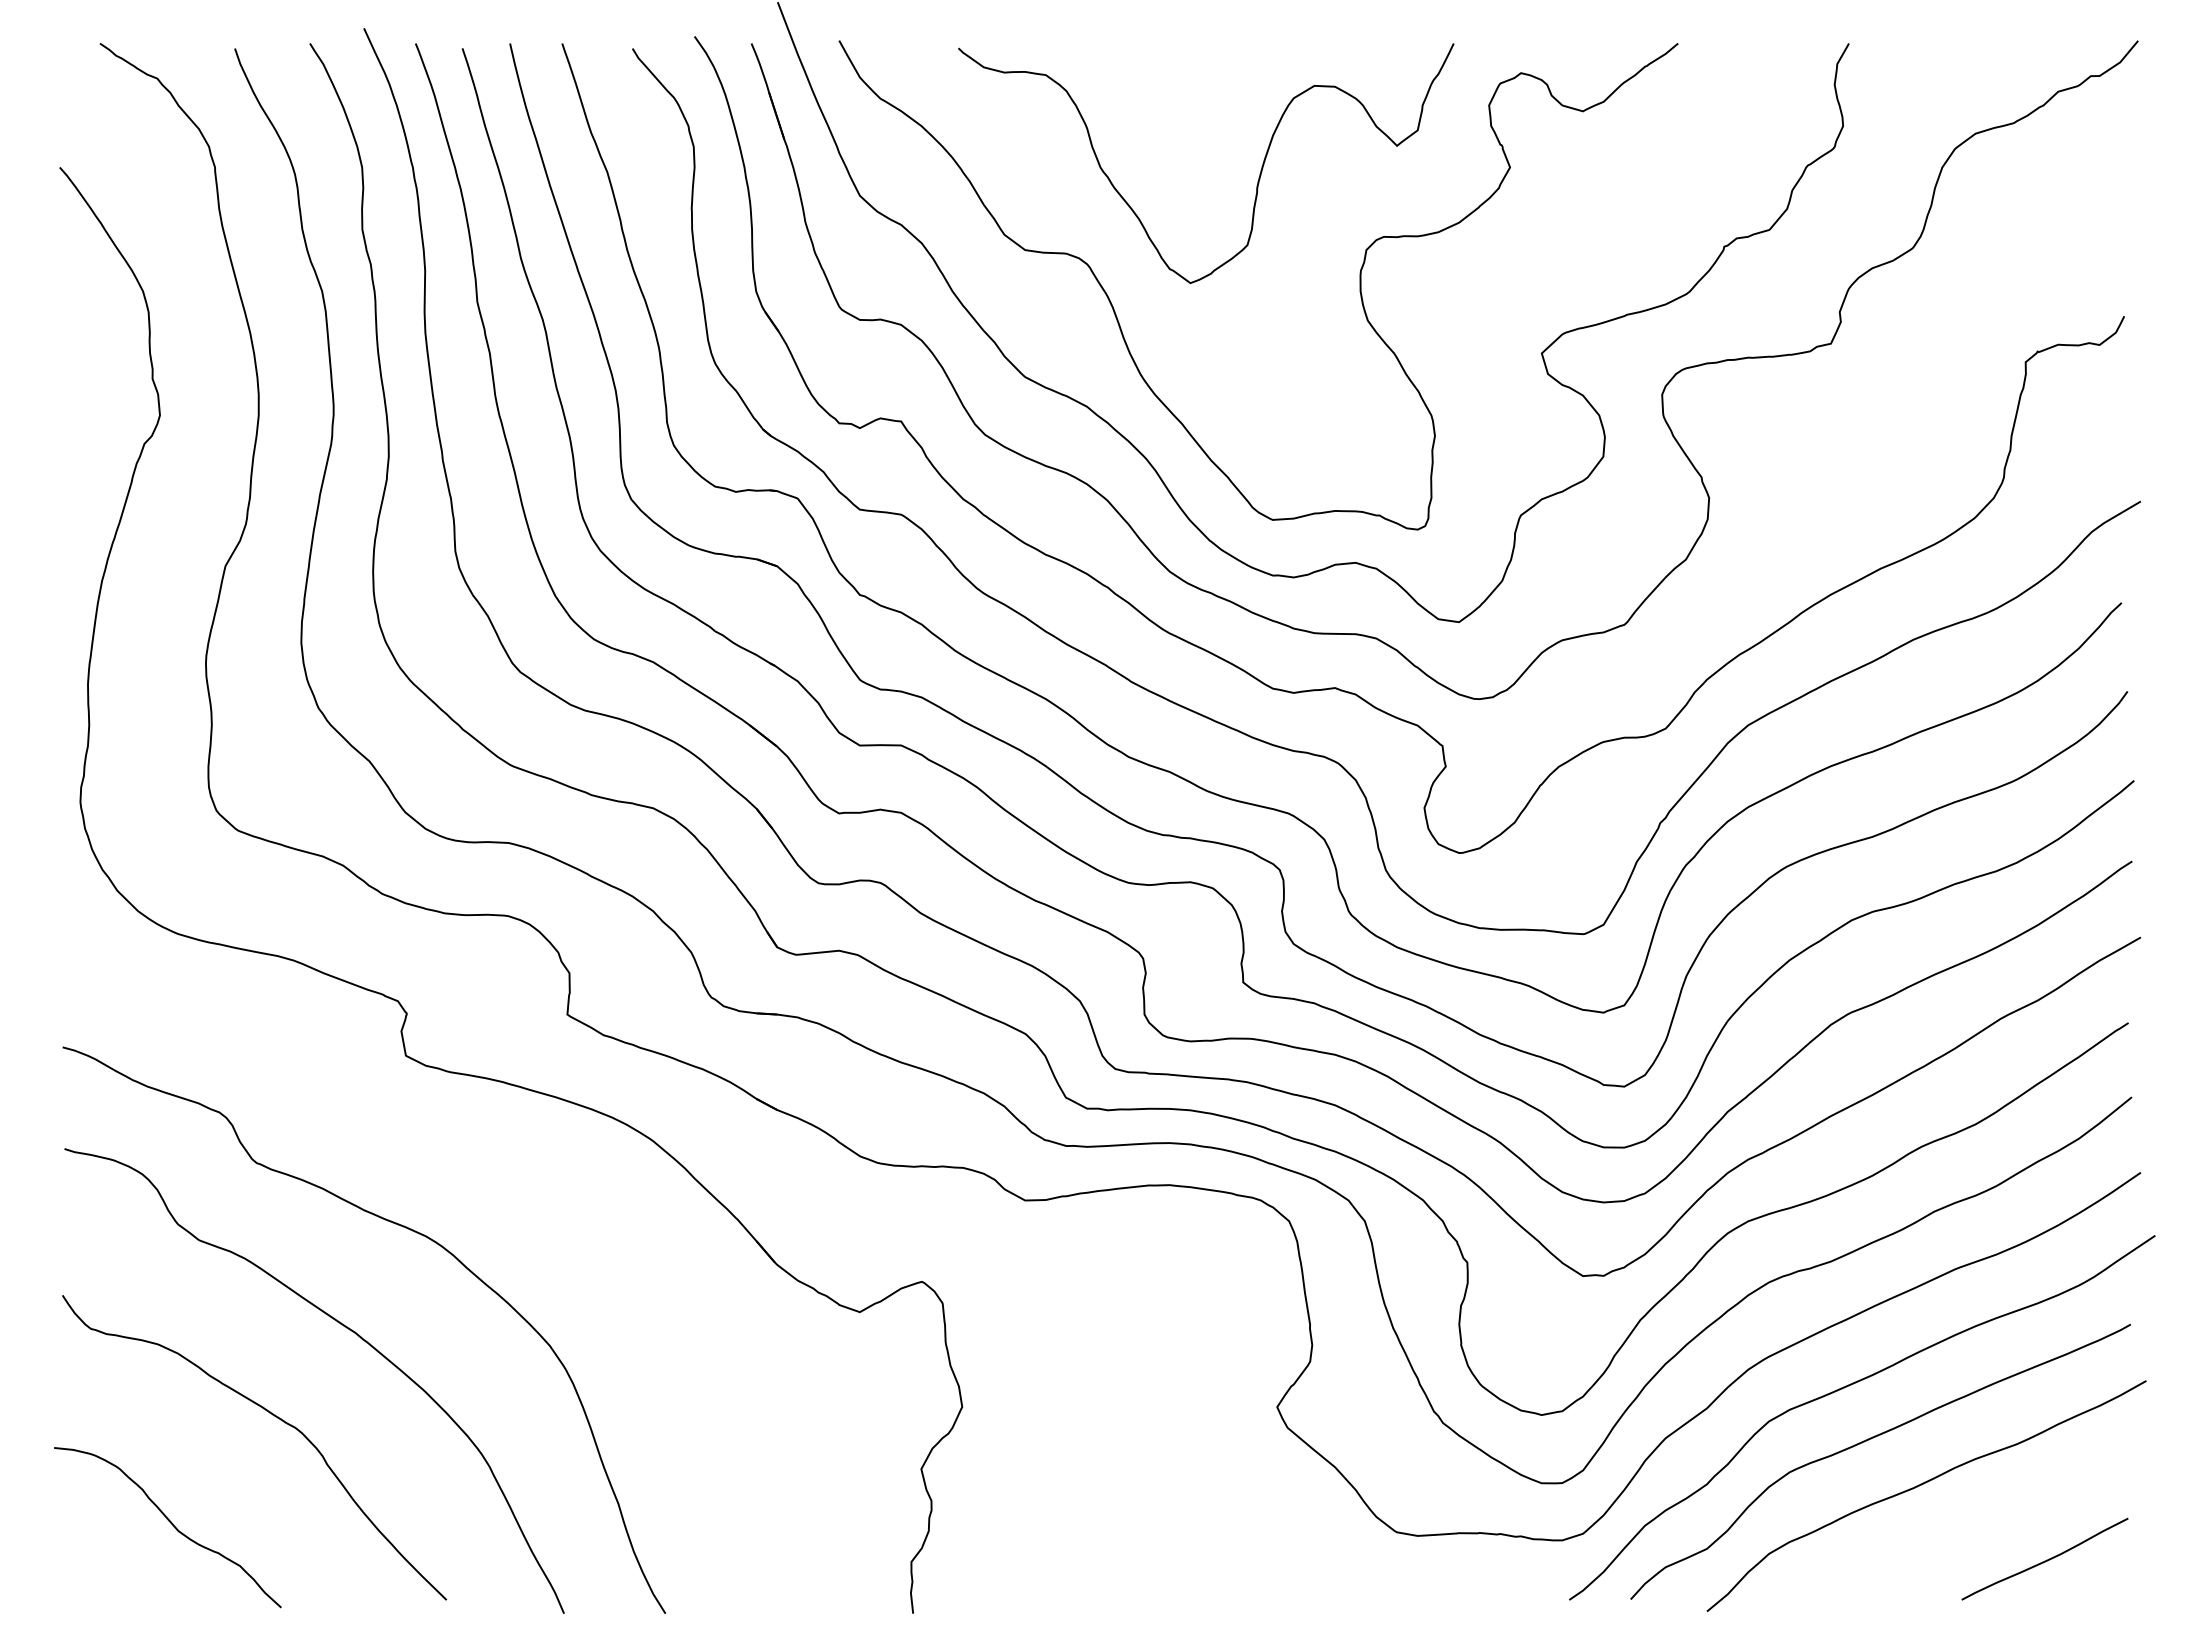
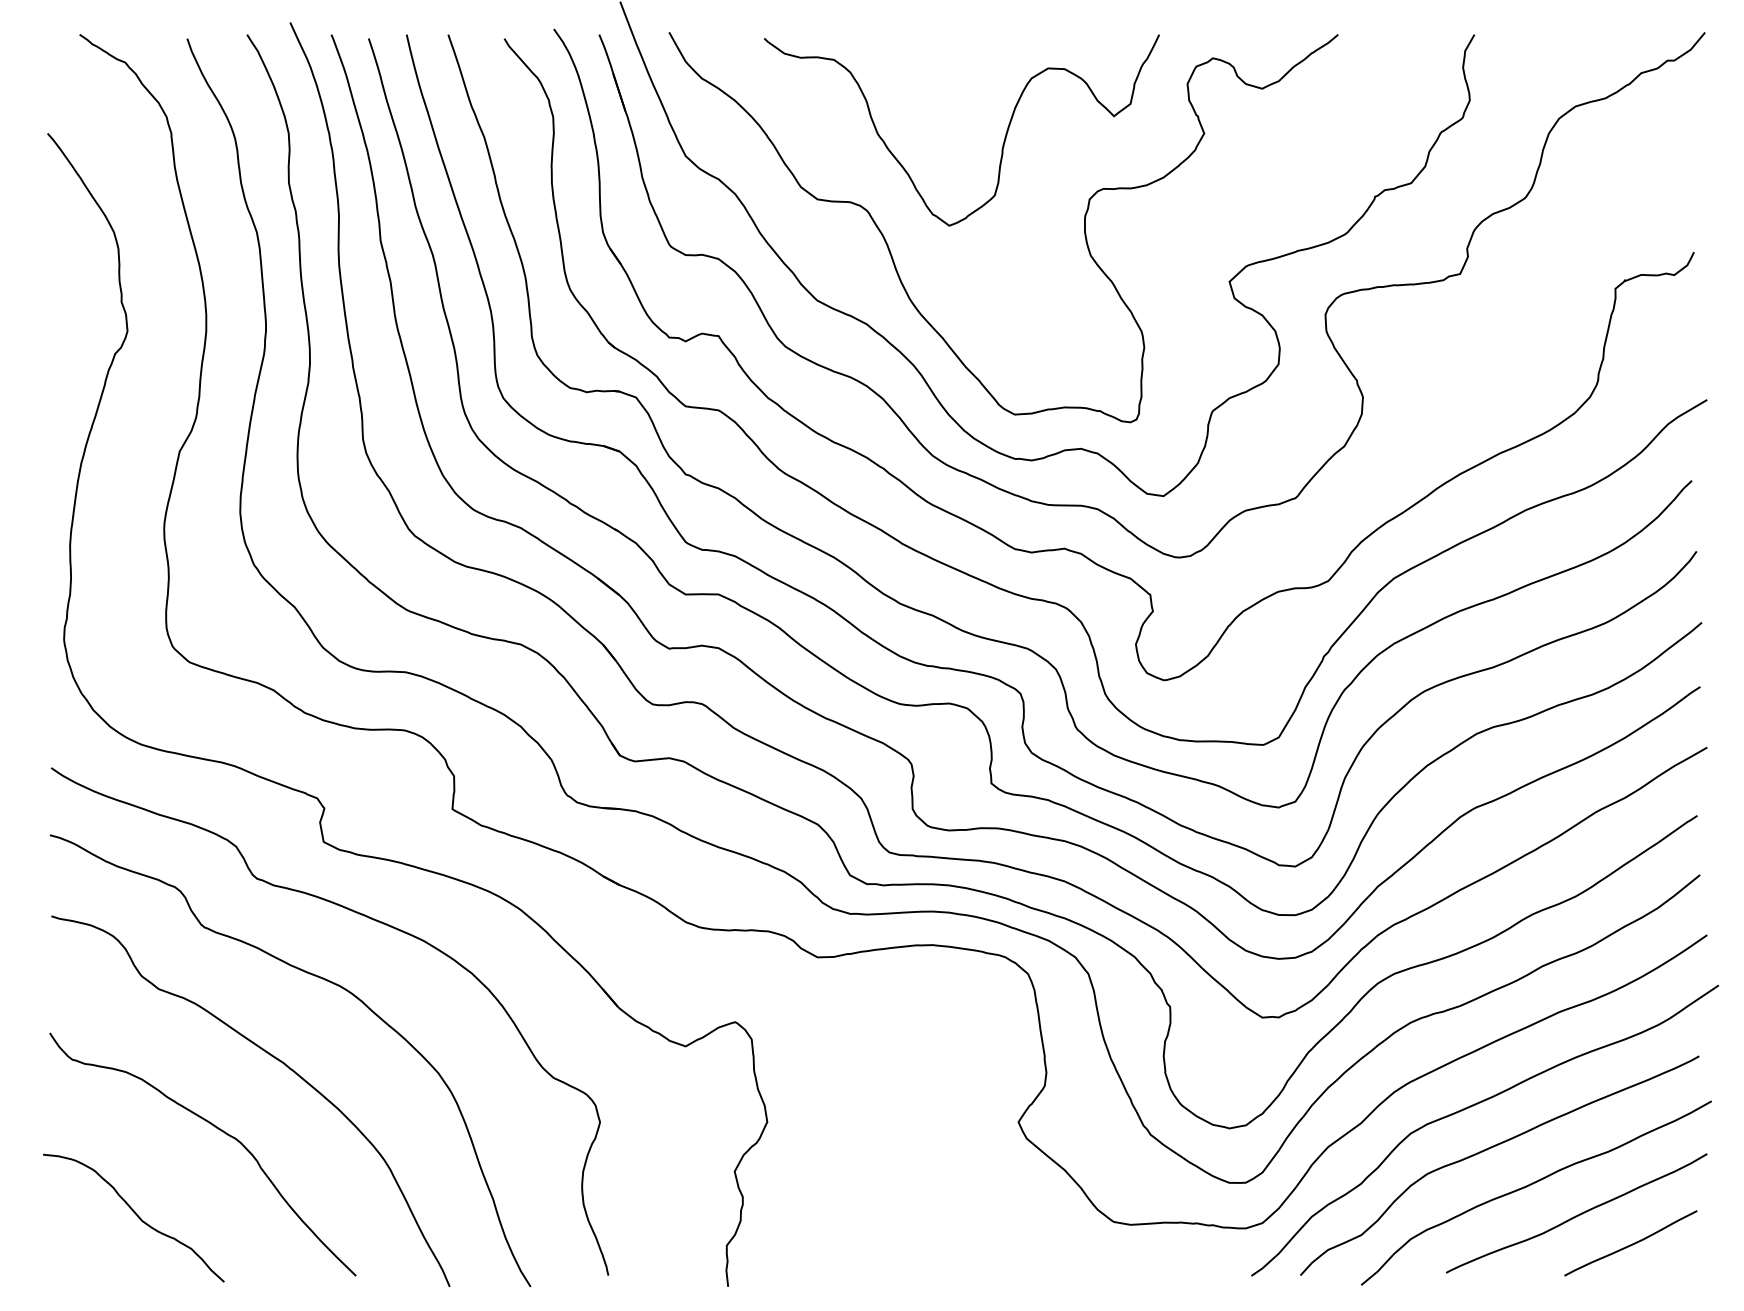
curve: (464, 1152) -> (370, 919), added
curve: (1977, 1523) -> (1576, 1214), added

